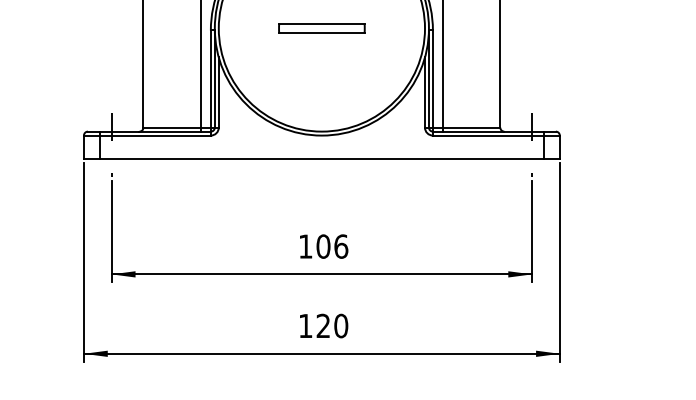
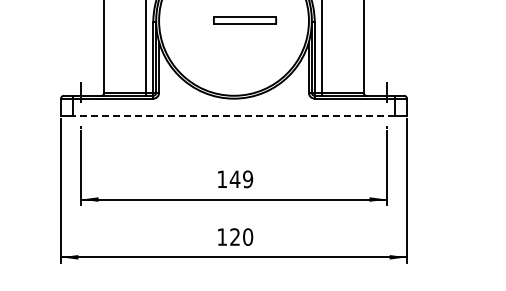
part: (322, 28) -> (245, 20), moved
line: (321, 158) -> (233, 115), solid -> dashed
text: (332, 246) -> (241, 179), 106 -> 149

